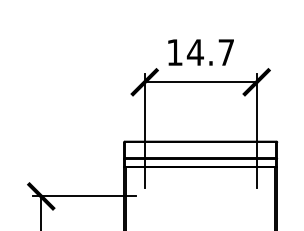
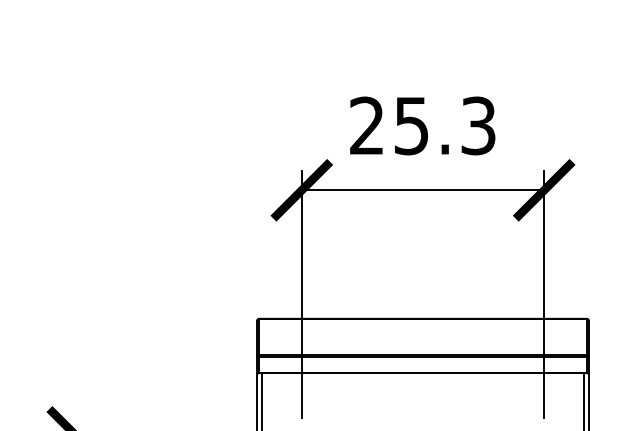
text: (200, 52) -> (422, 125), 14.7 -> 25.3

